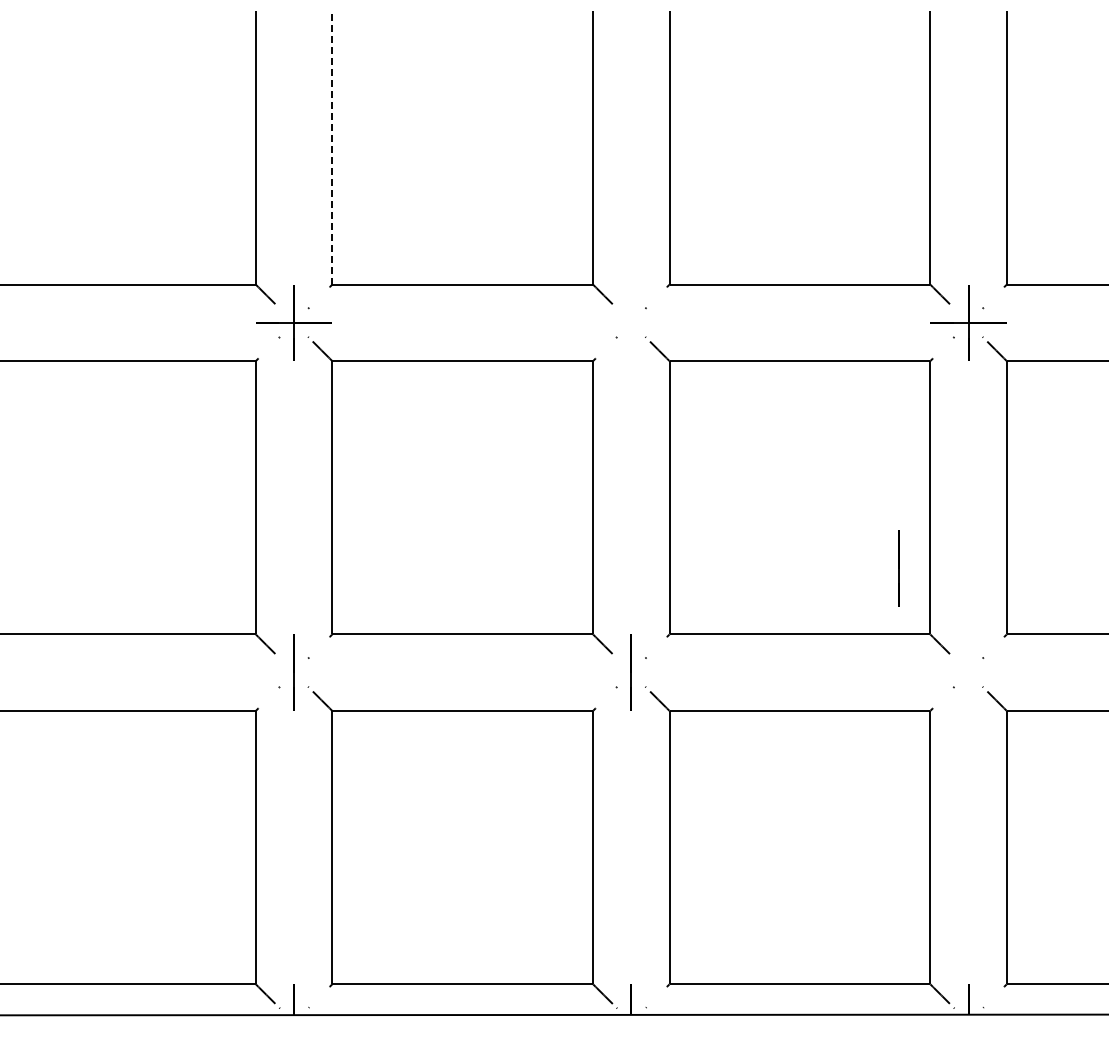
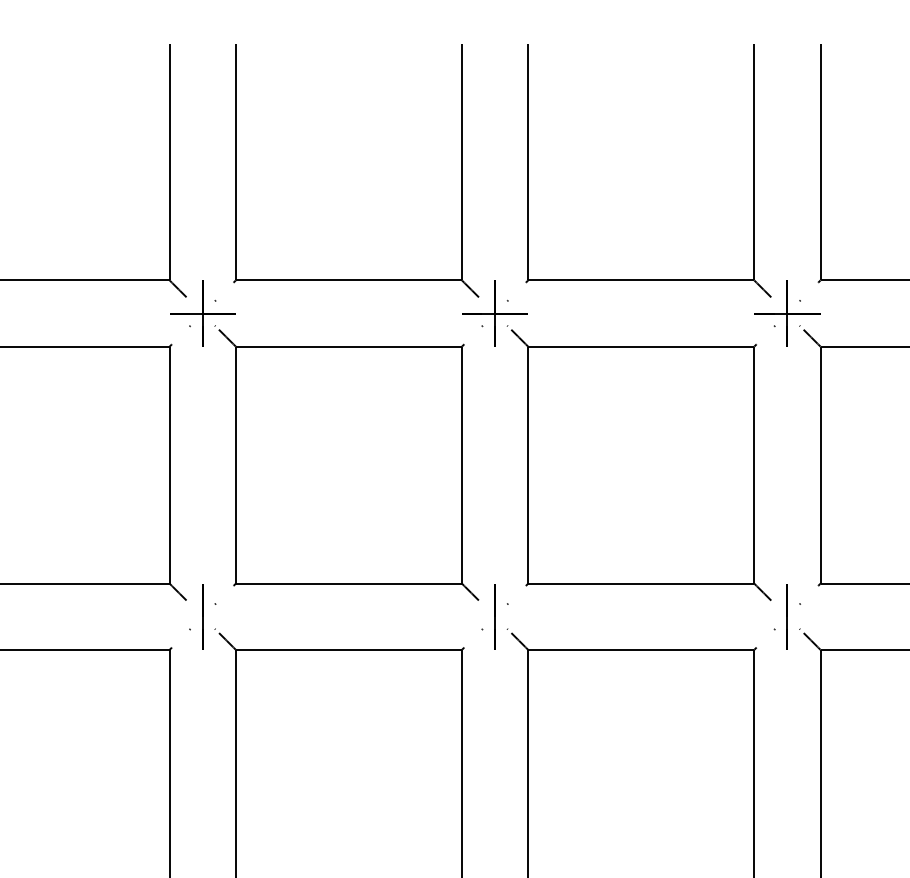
line: (332, 147) -> (236, 161), dashed -> solid
part: (631, 322) -> (495, 313), added
line: (898, 568) -> (787, 616), moved

